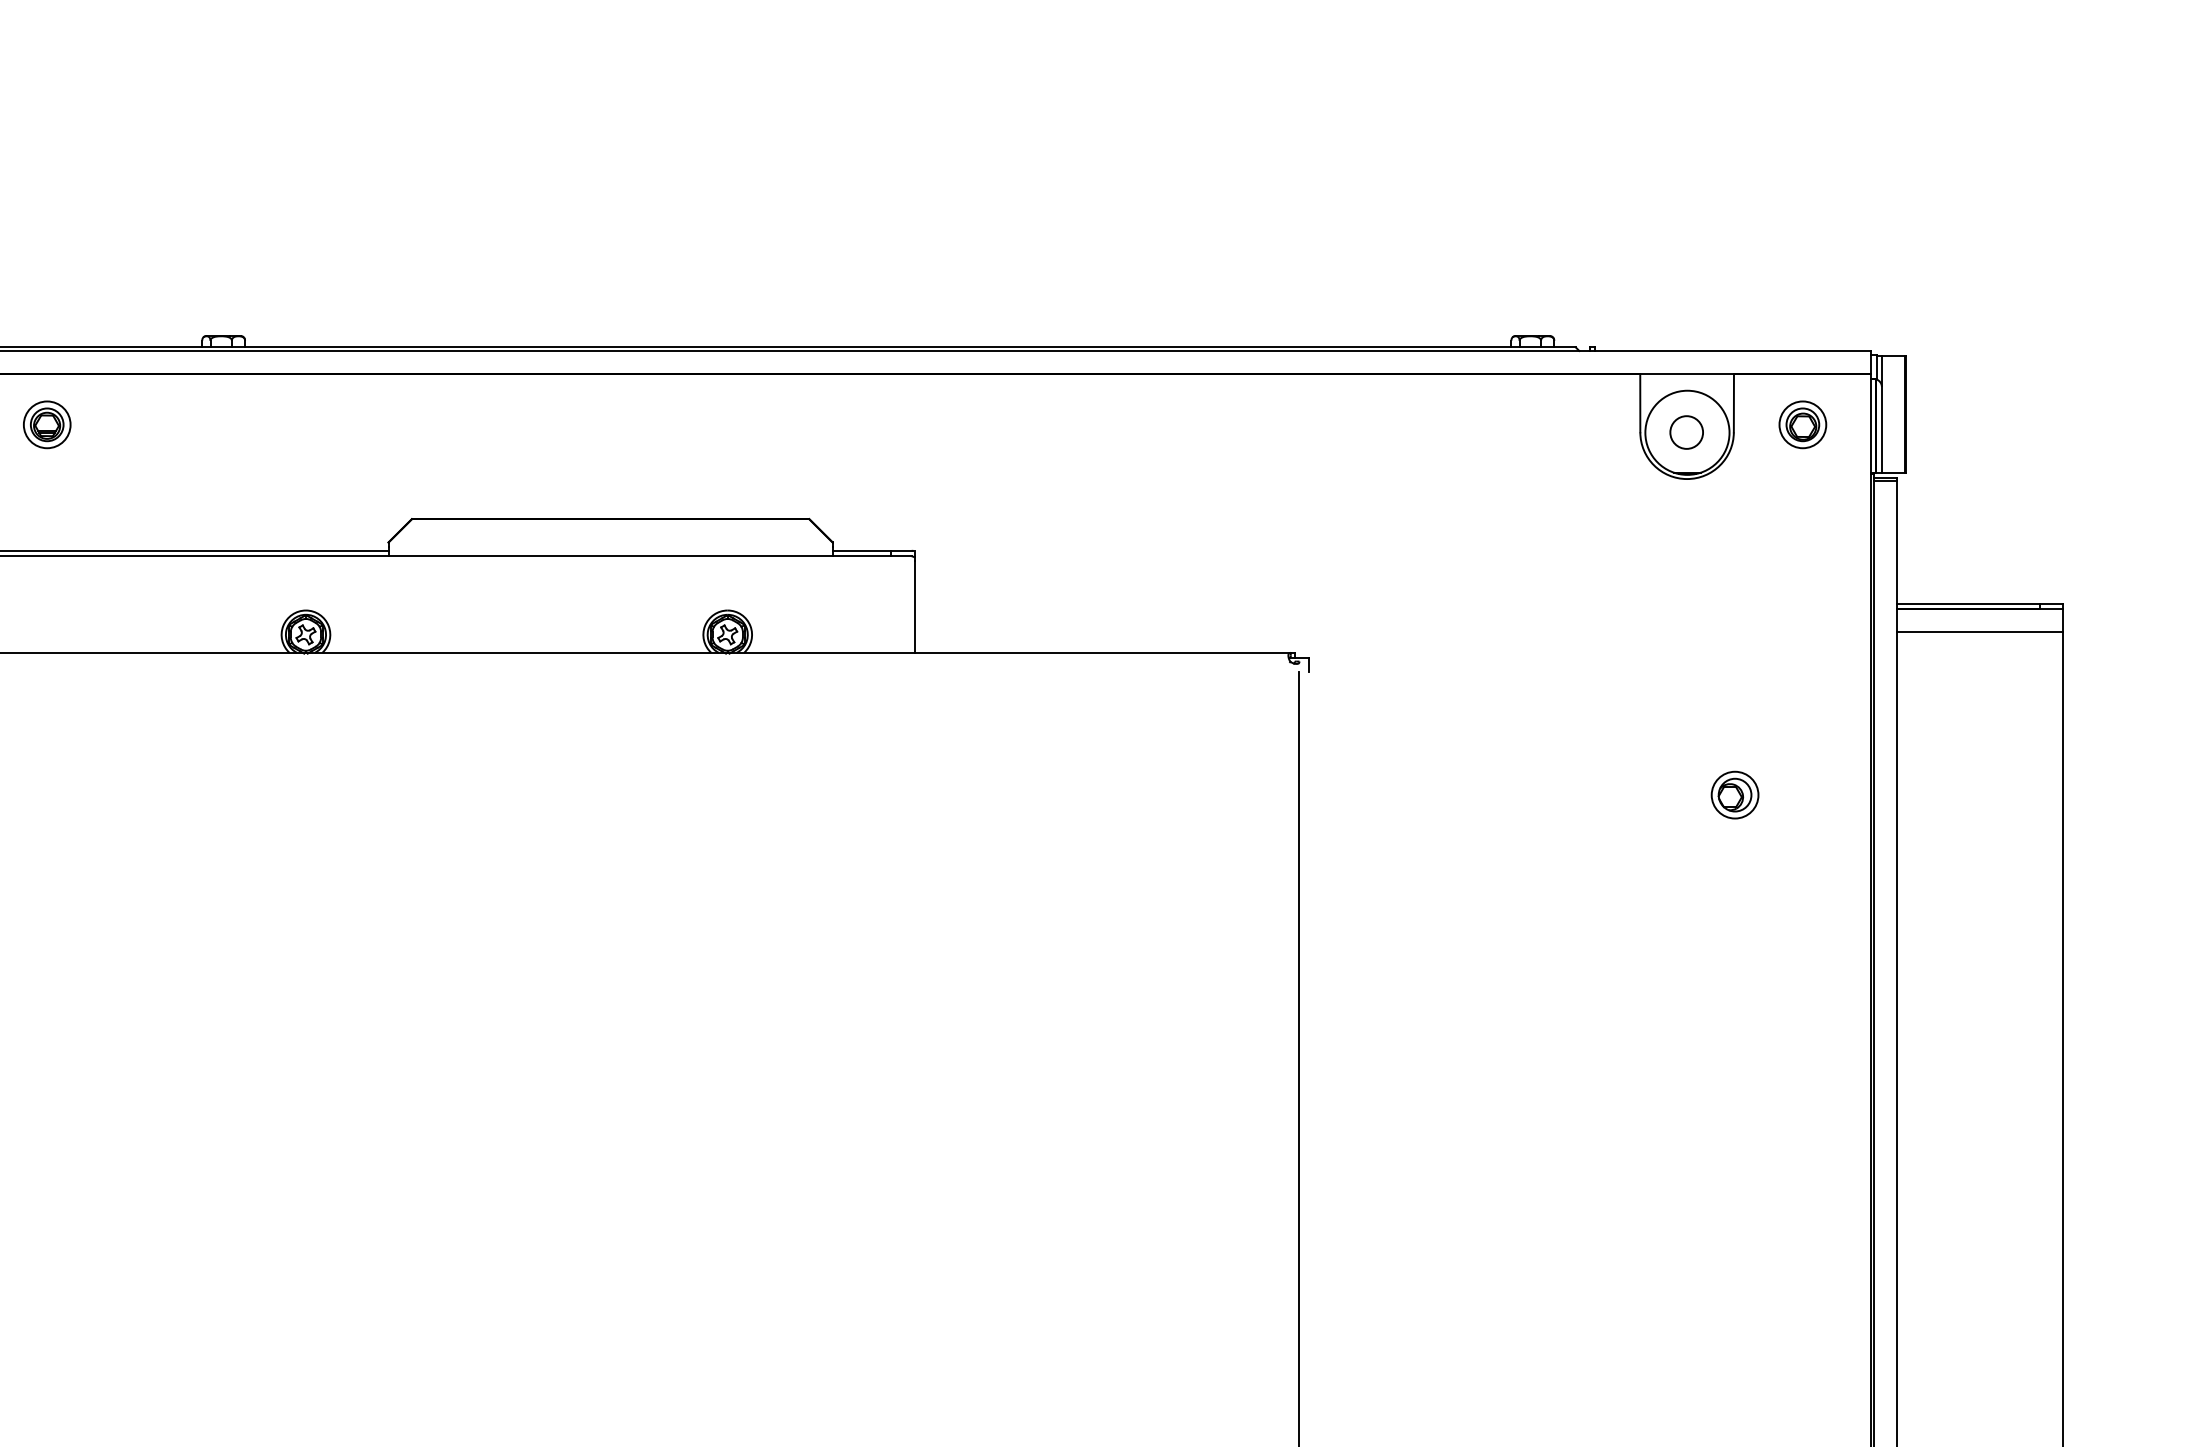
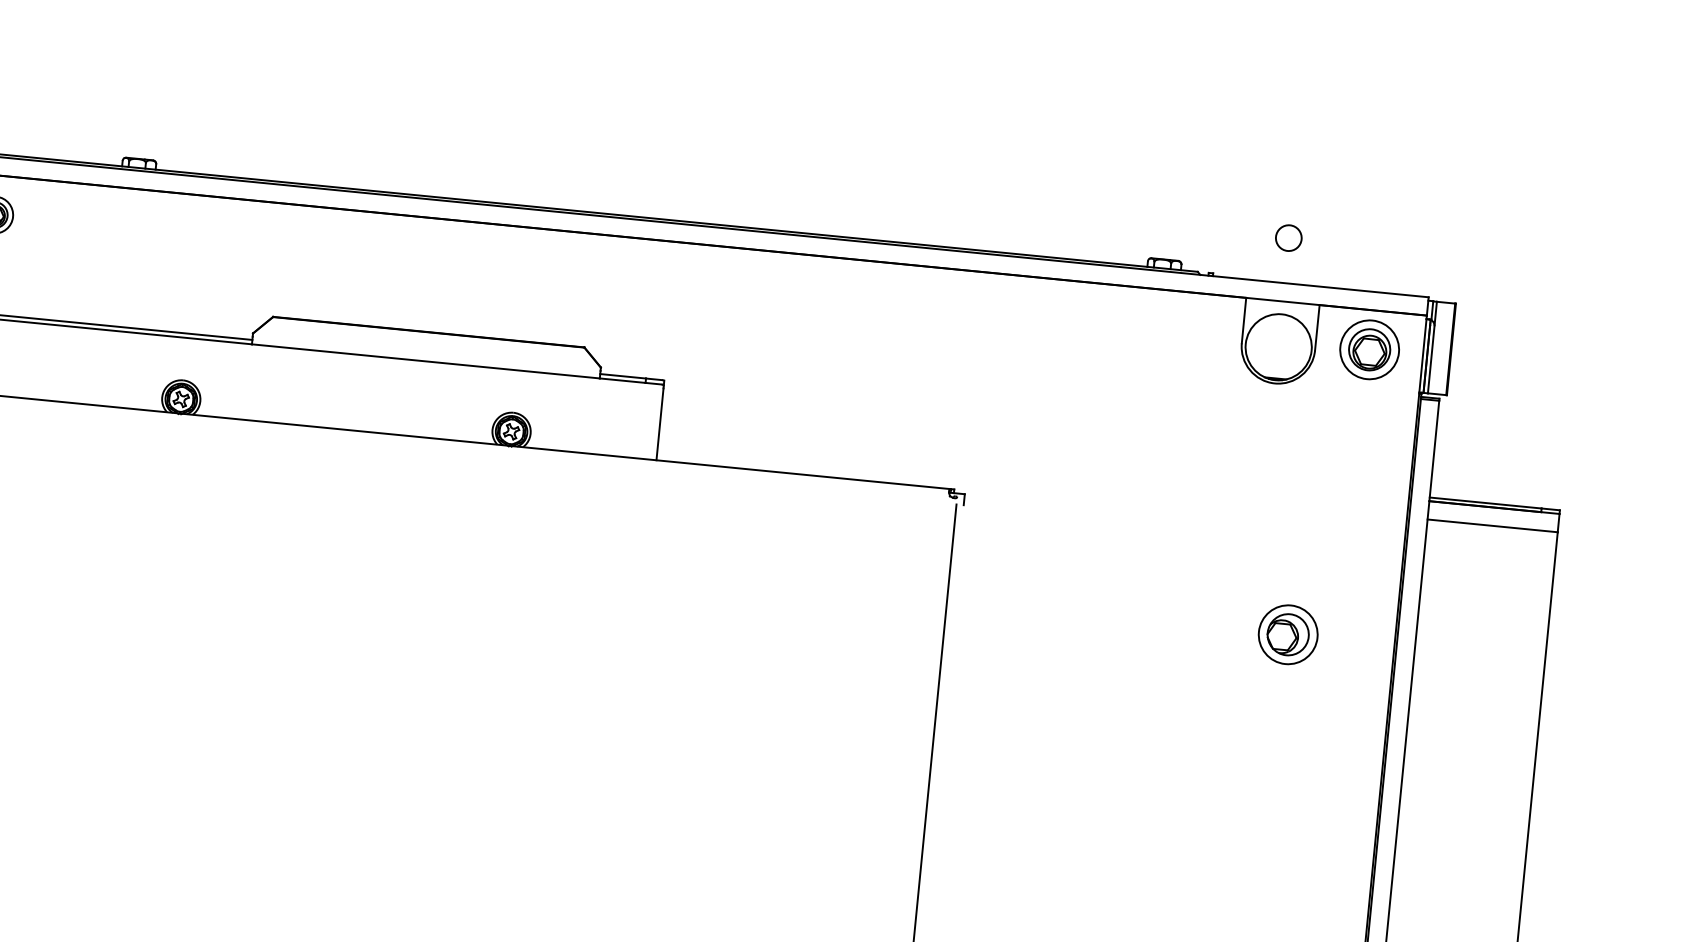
part: (1802, 424) -> (1369, 349), size x1.6
circle: (1686, 432) -> (1288, 238), moved
part: (1734, 794) -> (1287, 634), size x1.6

